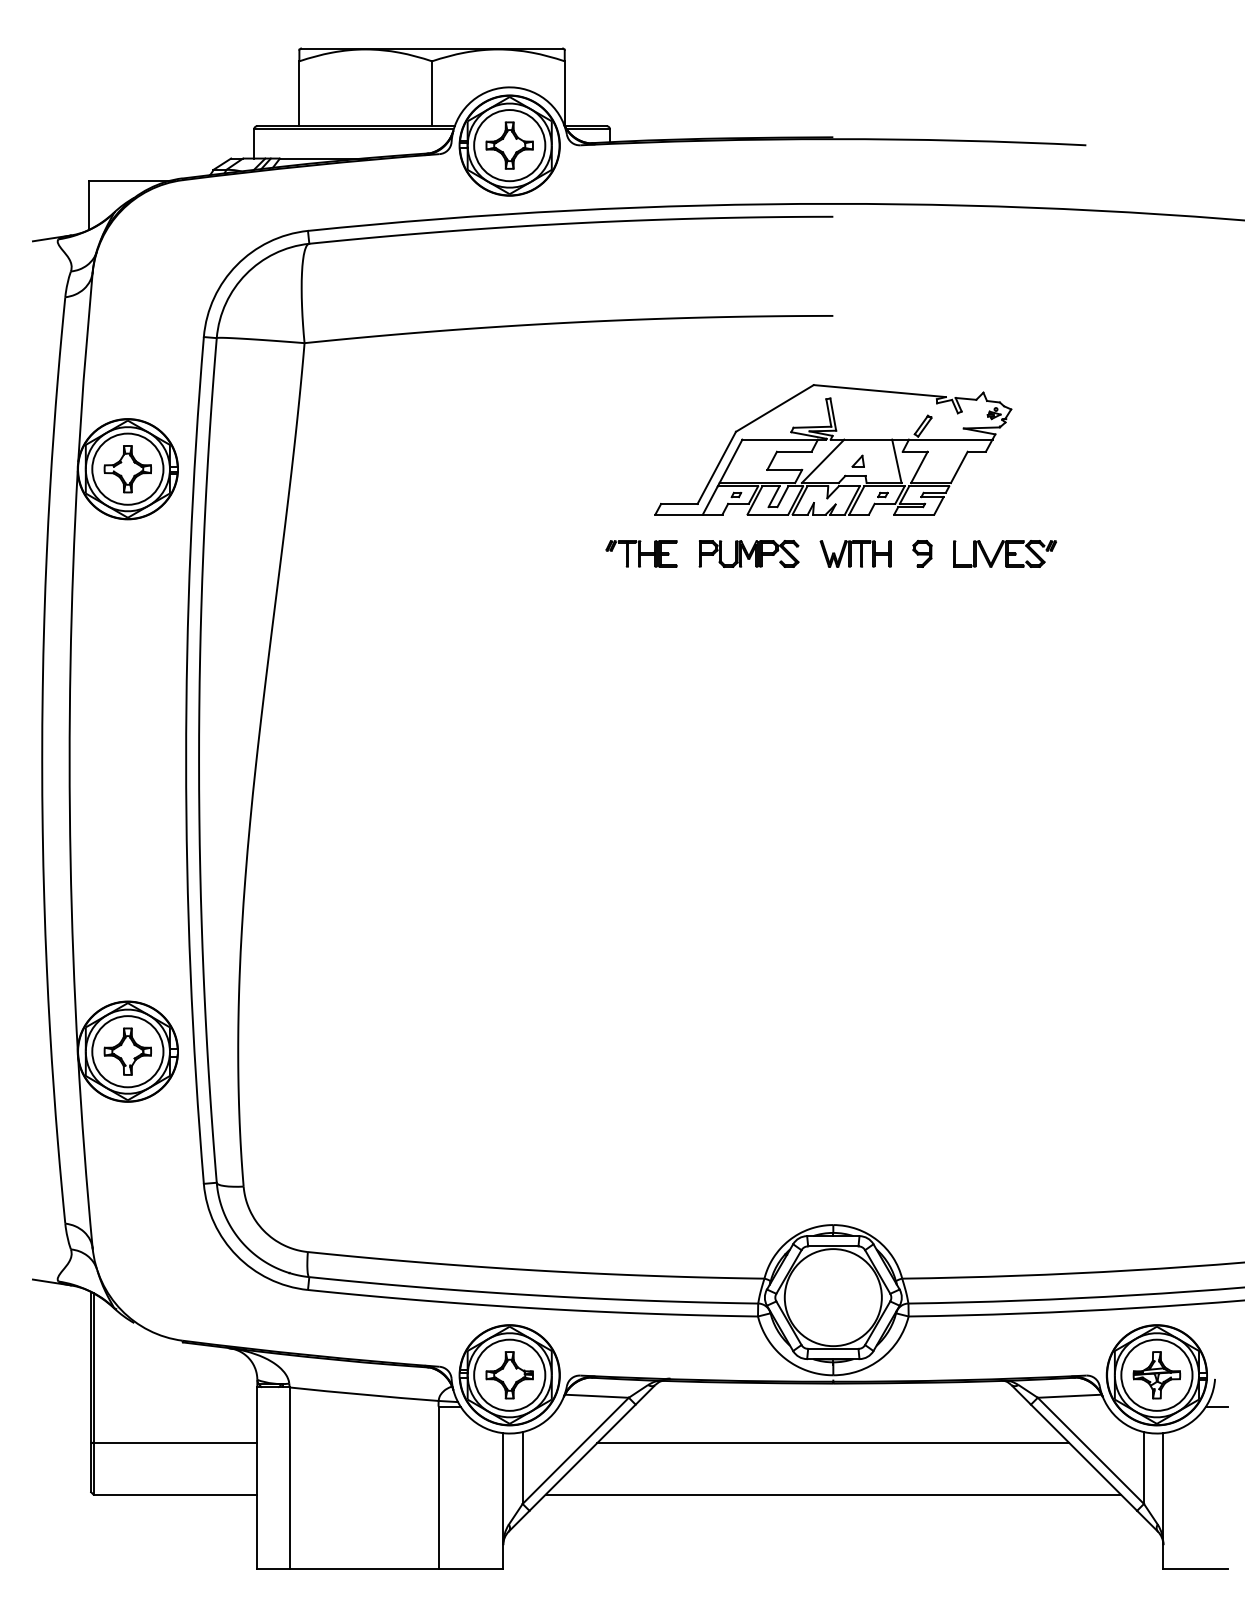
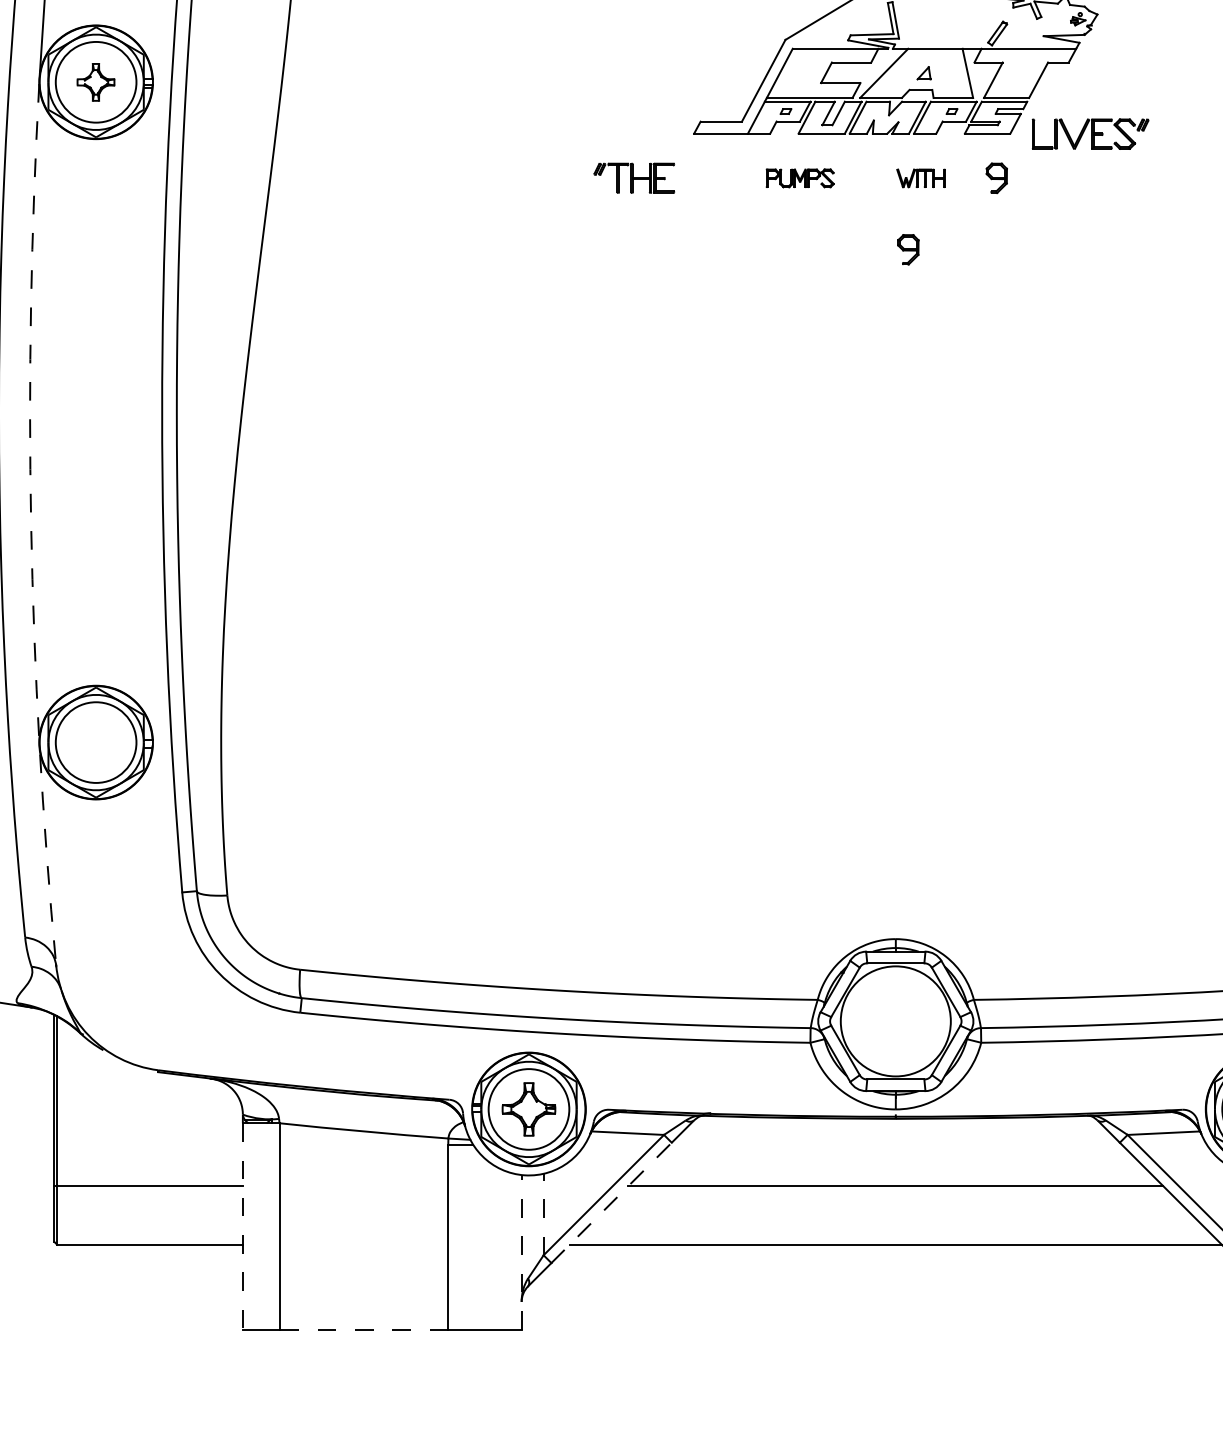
part: (127, 469) -> (95, 82), size x0.7
part: (641, 553) -> (634, 177), moved
part: (748, 553) -> (799, 177), size x0.6
part: (855, 553) -> (920, 177), size x0.6
part: (1004, 553) -> (1089, 133), moved
part: (844, 616) -> (908, 249), added
arc: (70, 859) -> (31, 524), solid -> dashed
part: (127, 1051) -> (95, 742), removed
line: (582, 1457) -> (611, 1202), solid -> dashed
line: (522, 1468) -> (543, 1215), solid -> dashed
line: (257, 1478) -> (243, 1226), solid -> dashed
line: (503, 1500) -> (521, 1251), solid -> dashed
line: (363, 1569) -> (363, 1329), solid -> dashed

